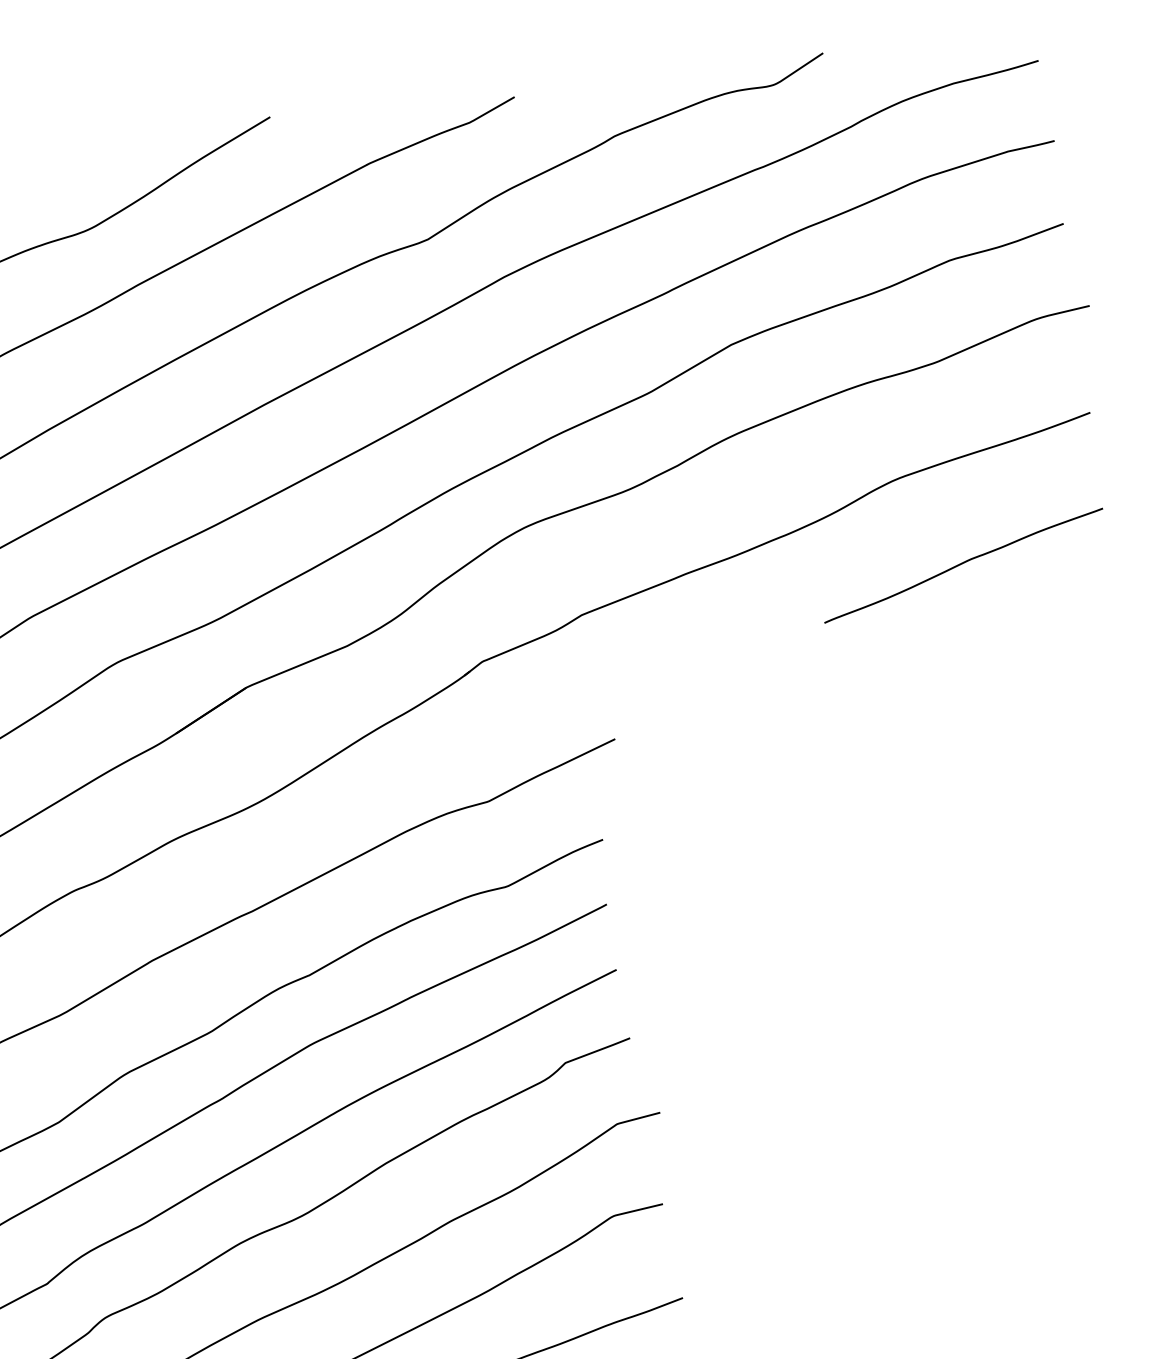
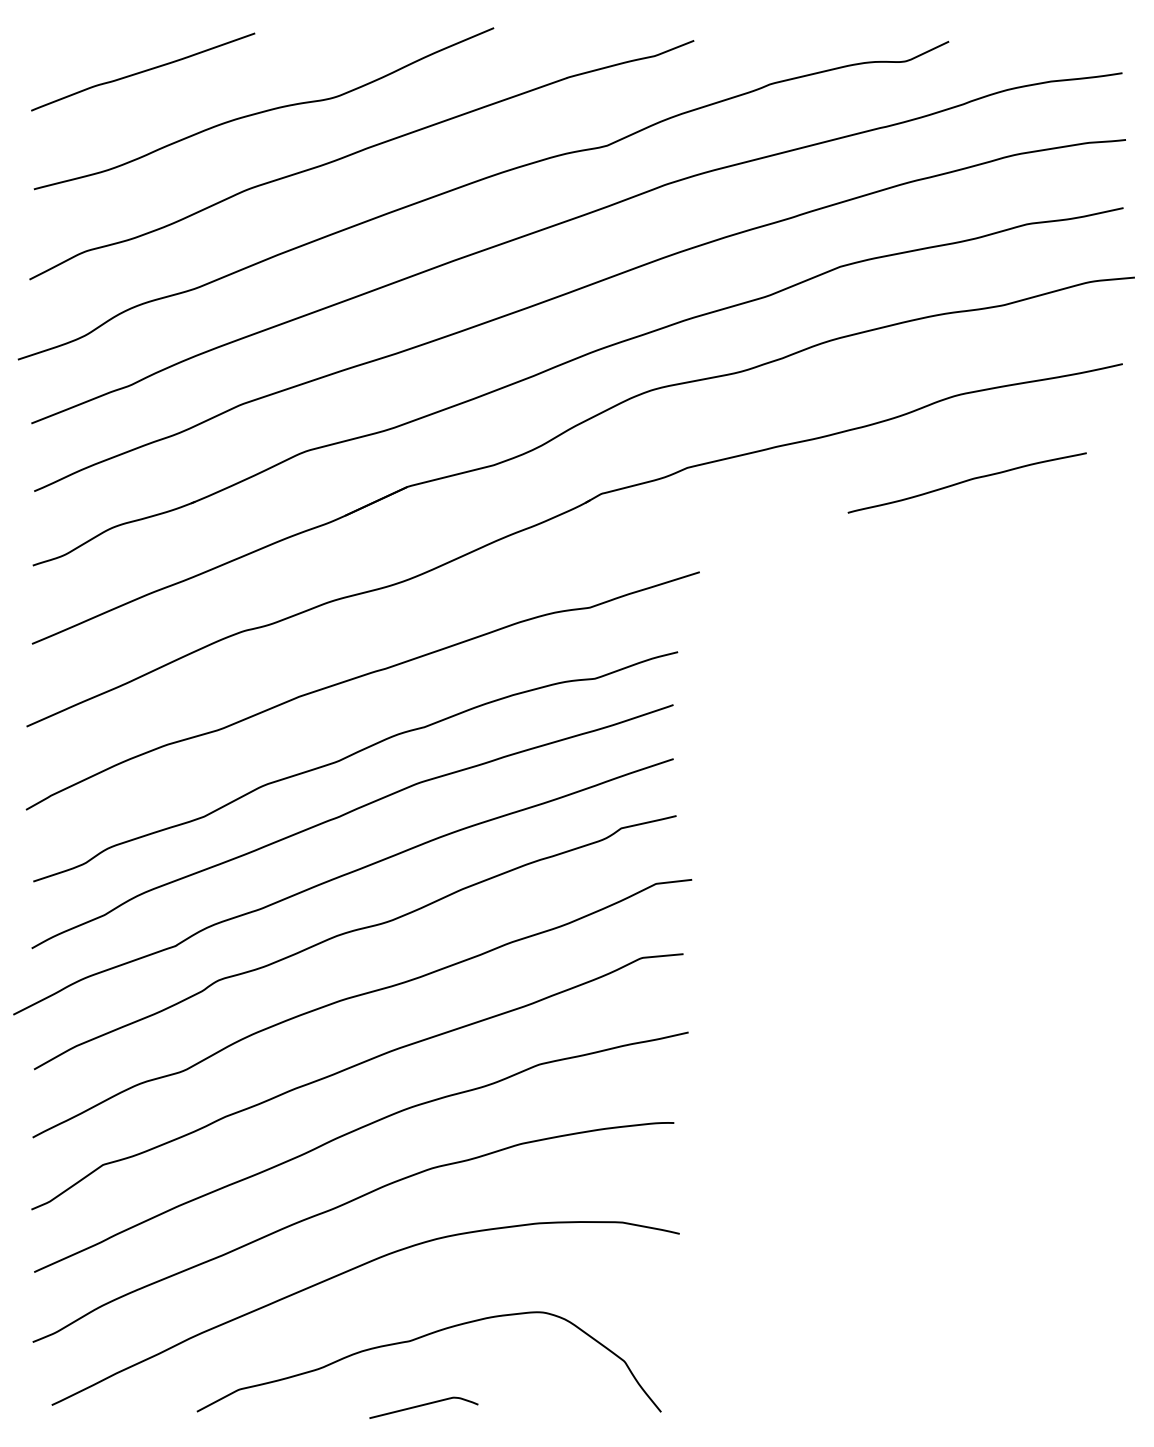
curve: (962, 564) -> (966, 481), moved

